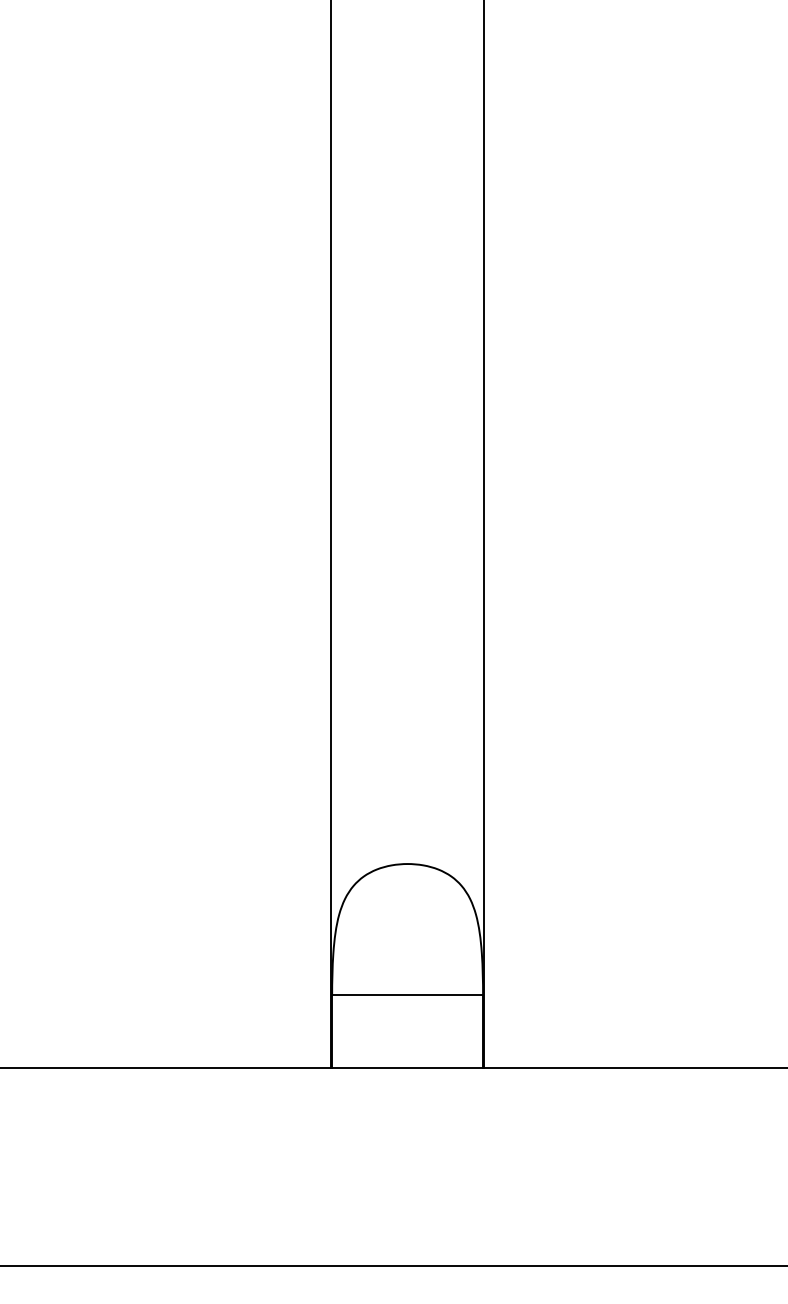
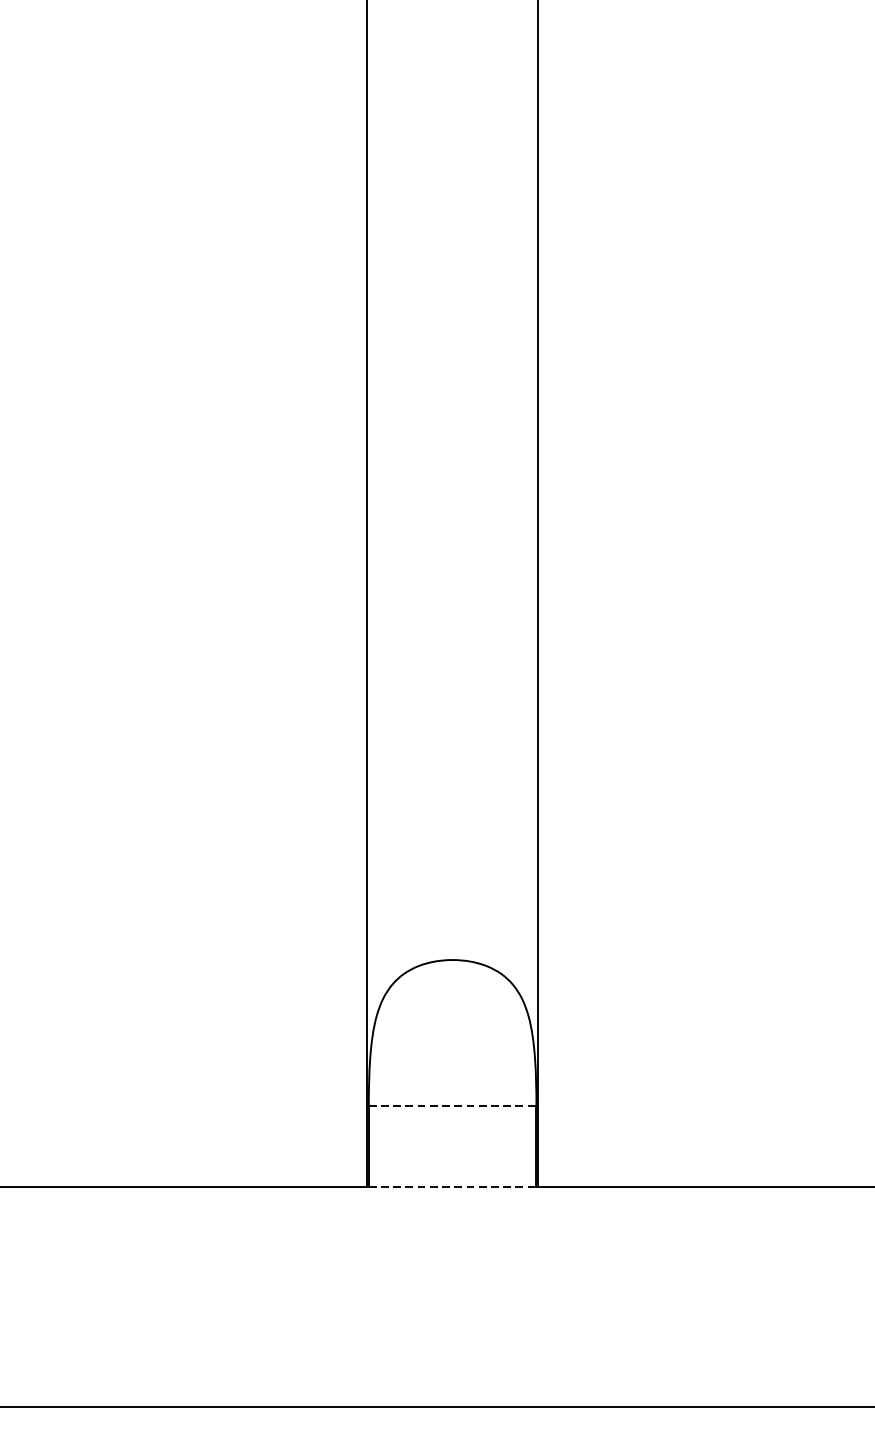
line: (408, 995) -> (453, 1106), solid -> dashed
line: (408, 1068) -> (453, 1187), solid -> dashed

